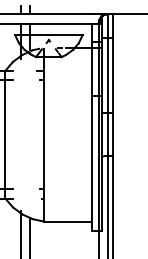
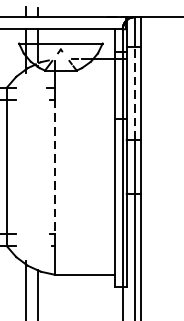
line: (108, 75) -> (134, 93), solid -> dashed
line: (44, 135) -> (55, 167), solid -> dashed

